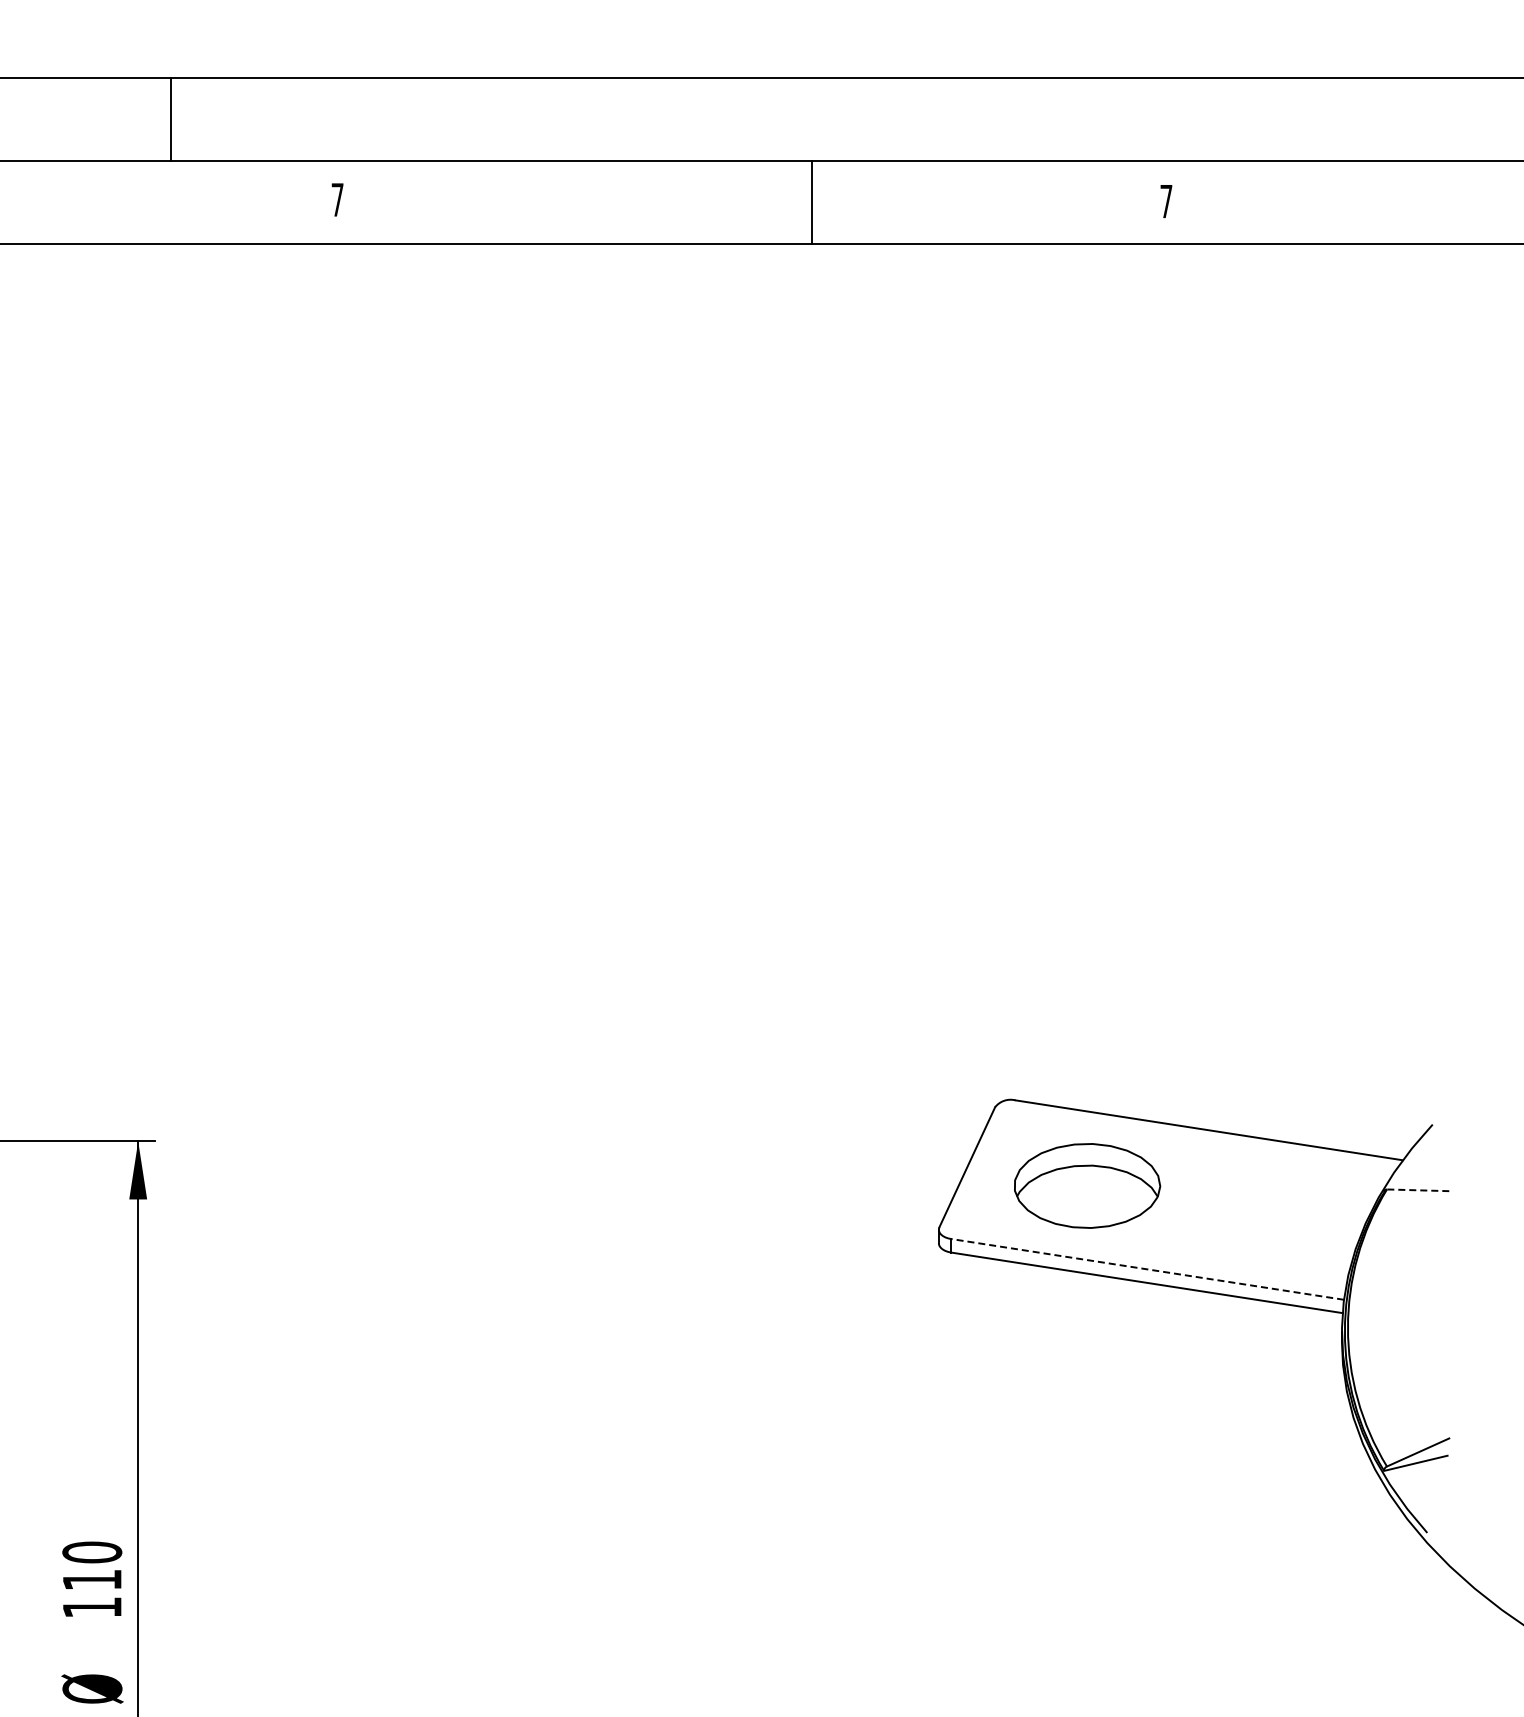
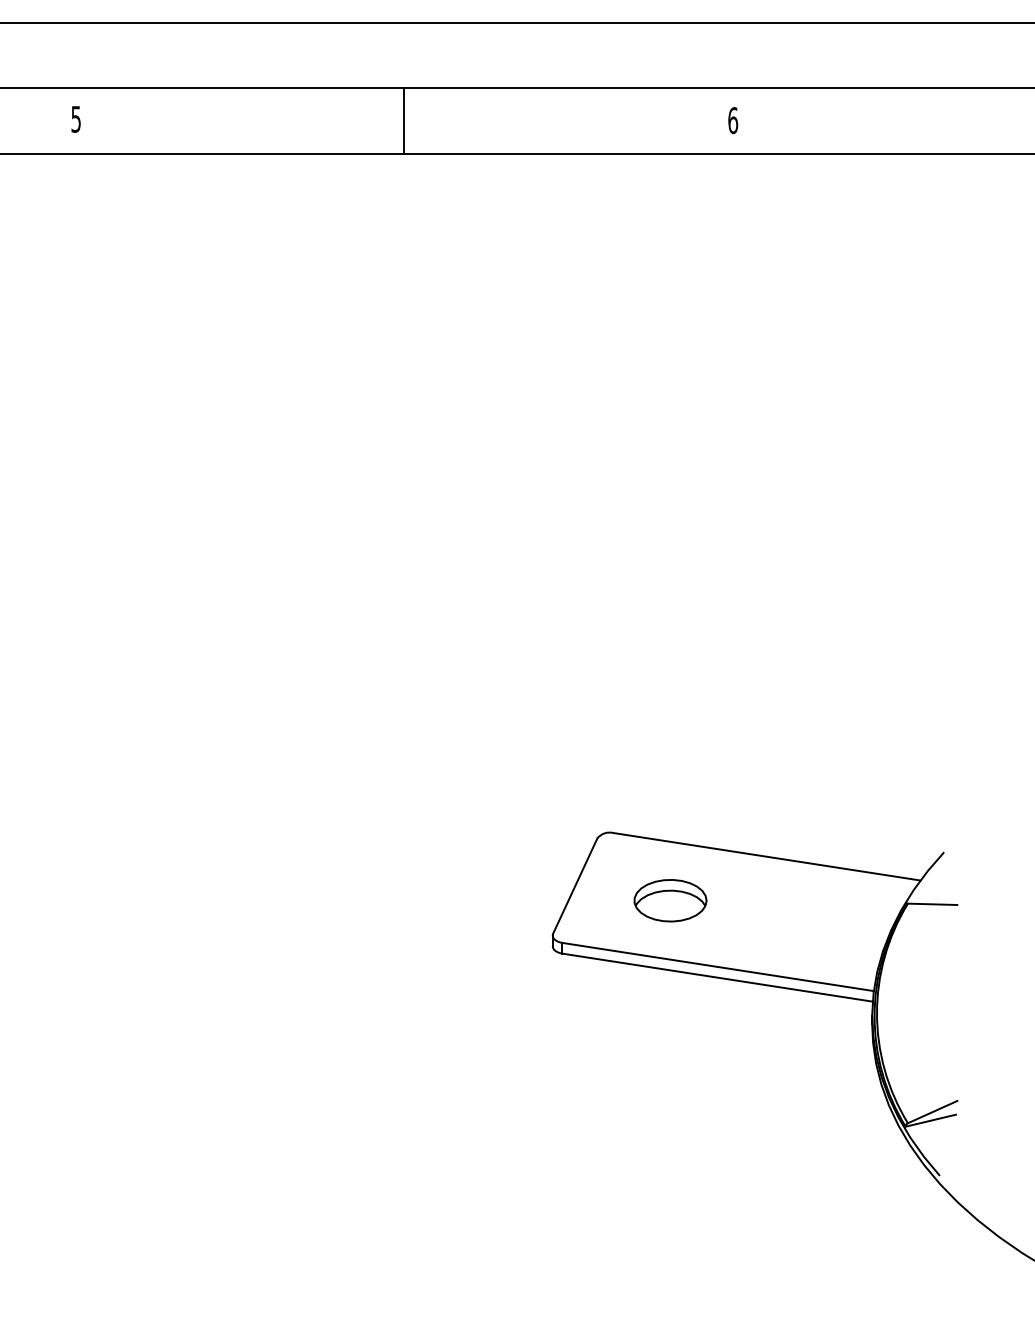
text: (337, 200) -> (76, 119), 7 -> 5
line: (812, 201) -> (404, 120), moved
text: (1166, 201) -> (733, 120), 7 -> 6
part: (1087, 1185) -> (670, 900), size x0.62
line: (1417, 1190) -> (932, 904), dashed -> solid
line: (1147, 1269) -> (718, 967), dashed -> solid

